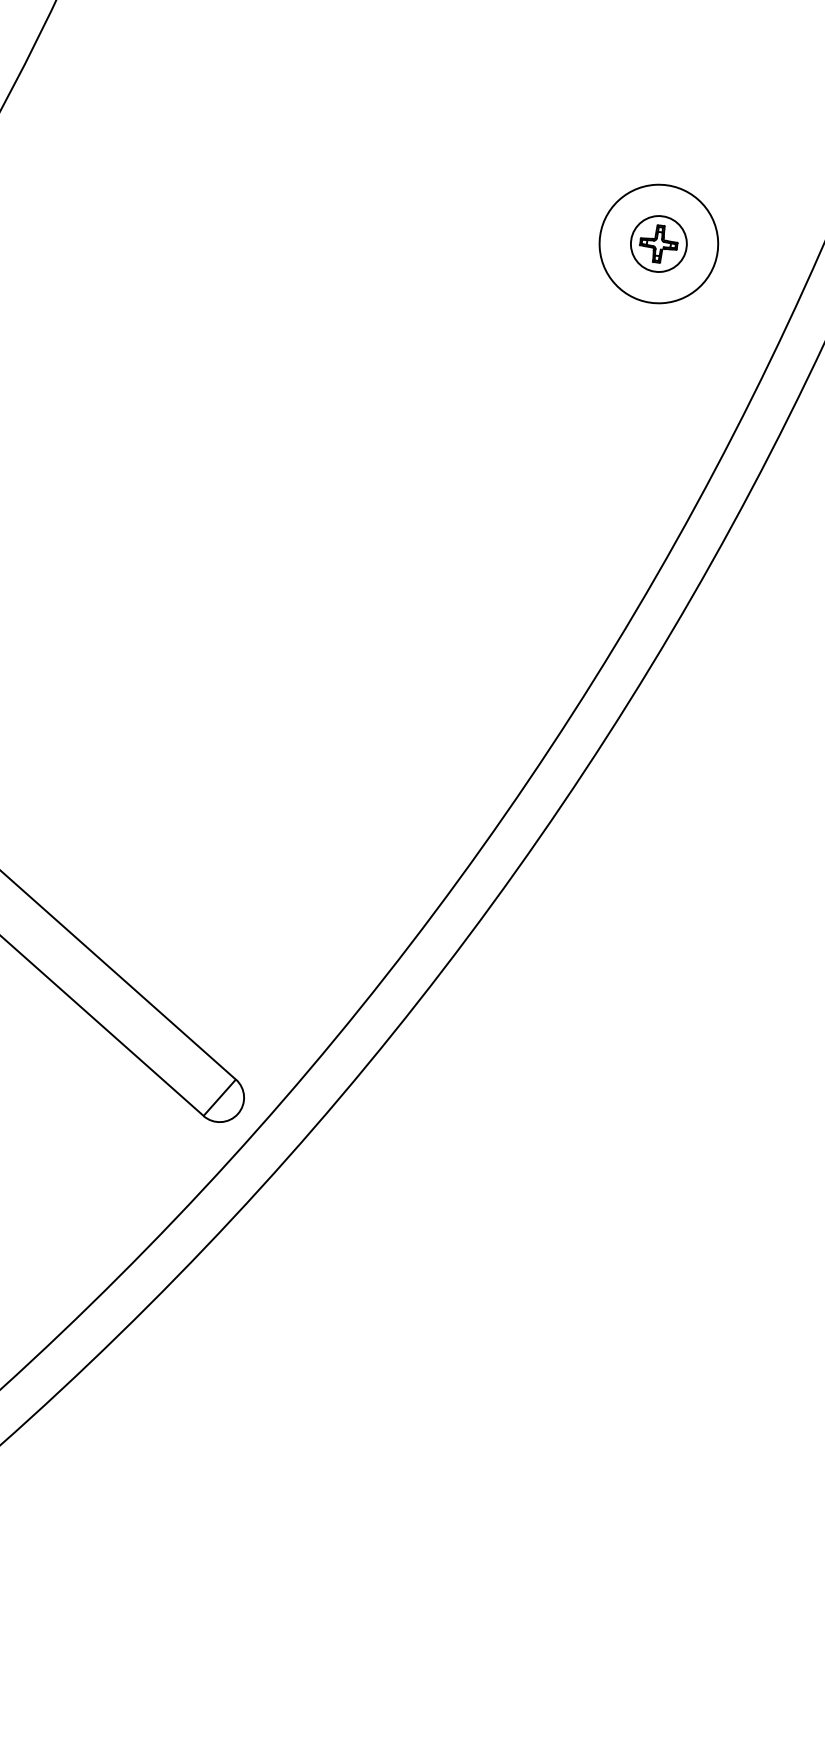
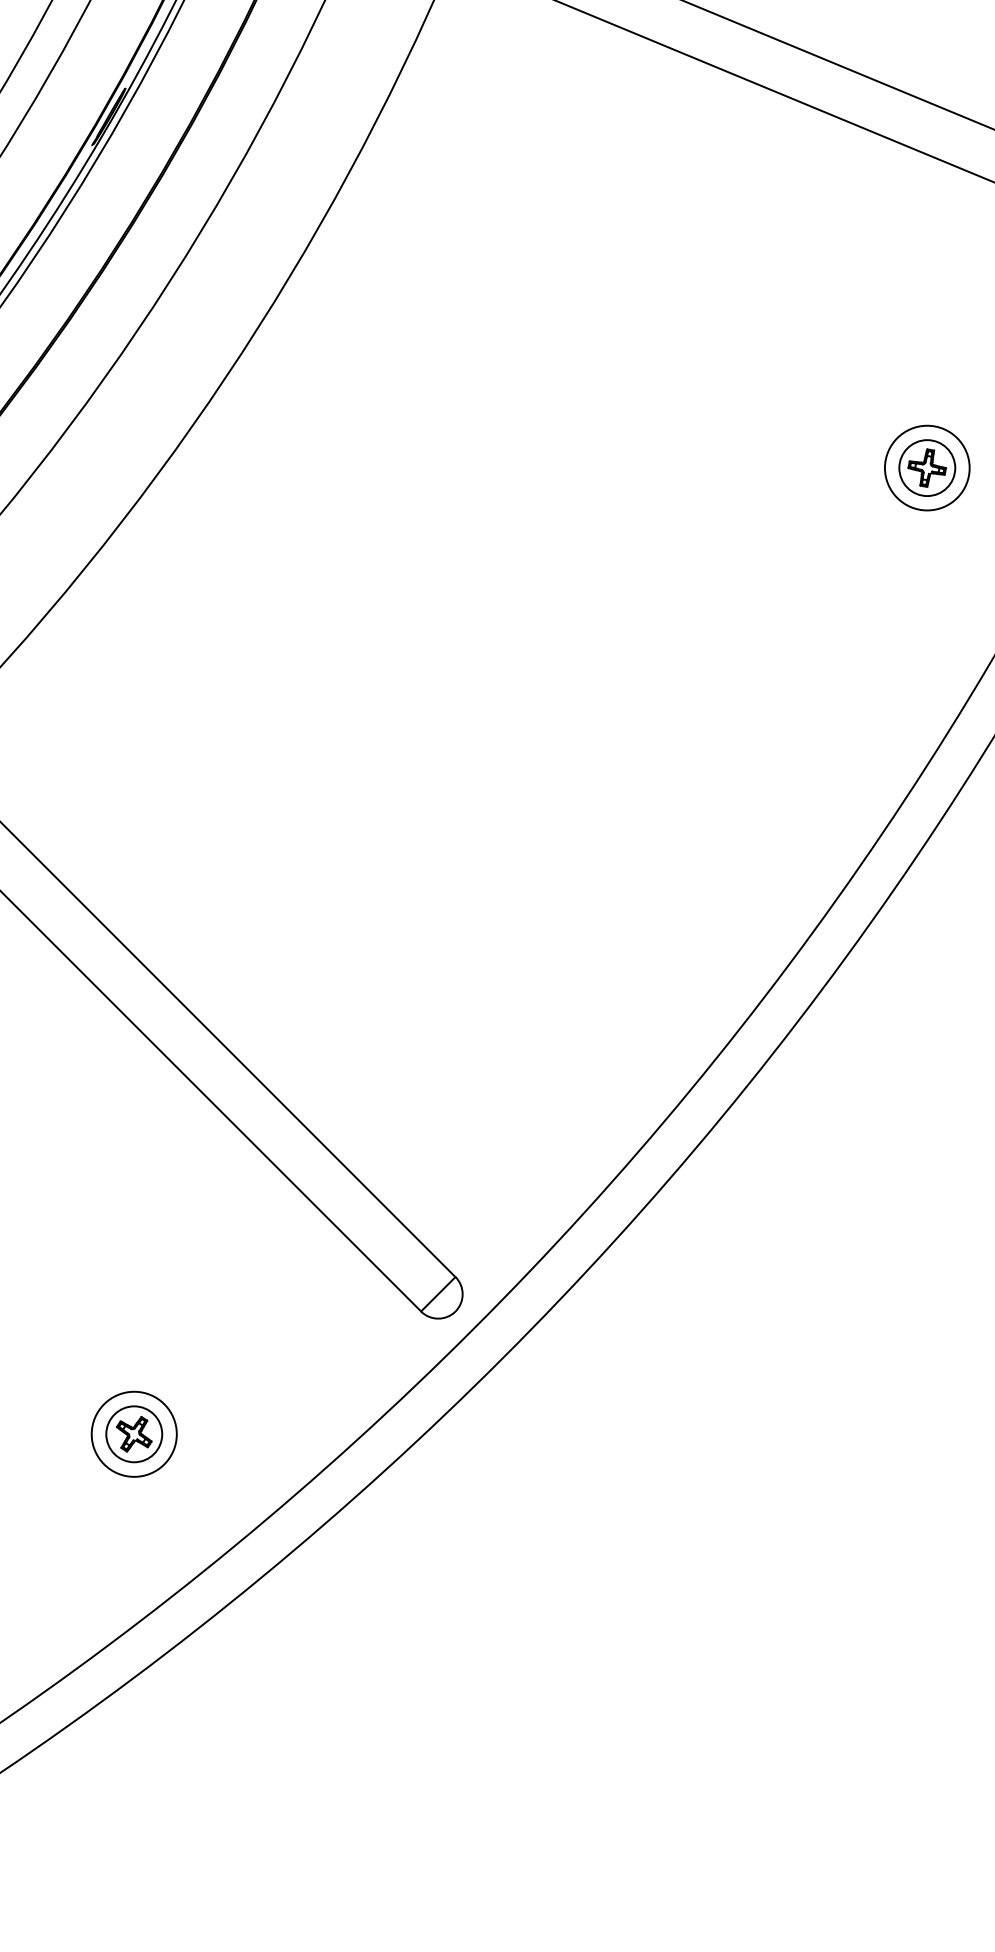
circle: (658, 243) -> (926, 467), size x0.71

